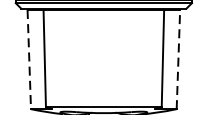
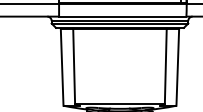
line: (29, 59) -> (62, 67), dashed -> solid
line: (178, 59) -> (177, 67), dashed -> solid

